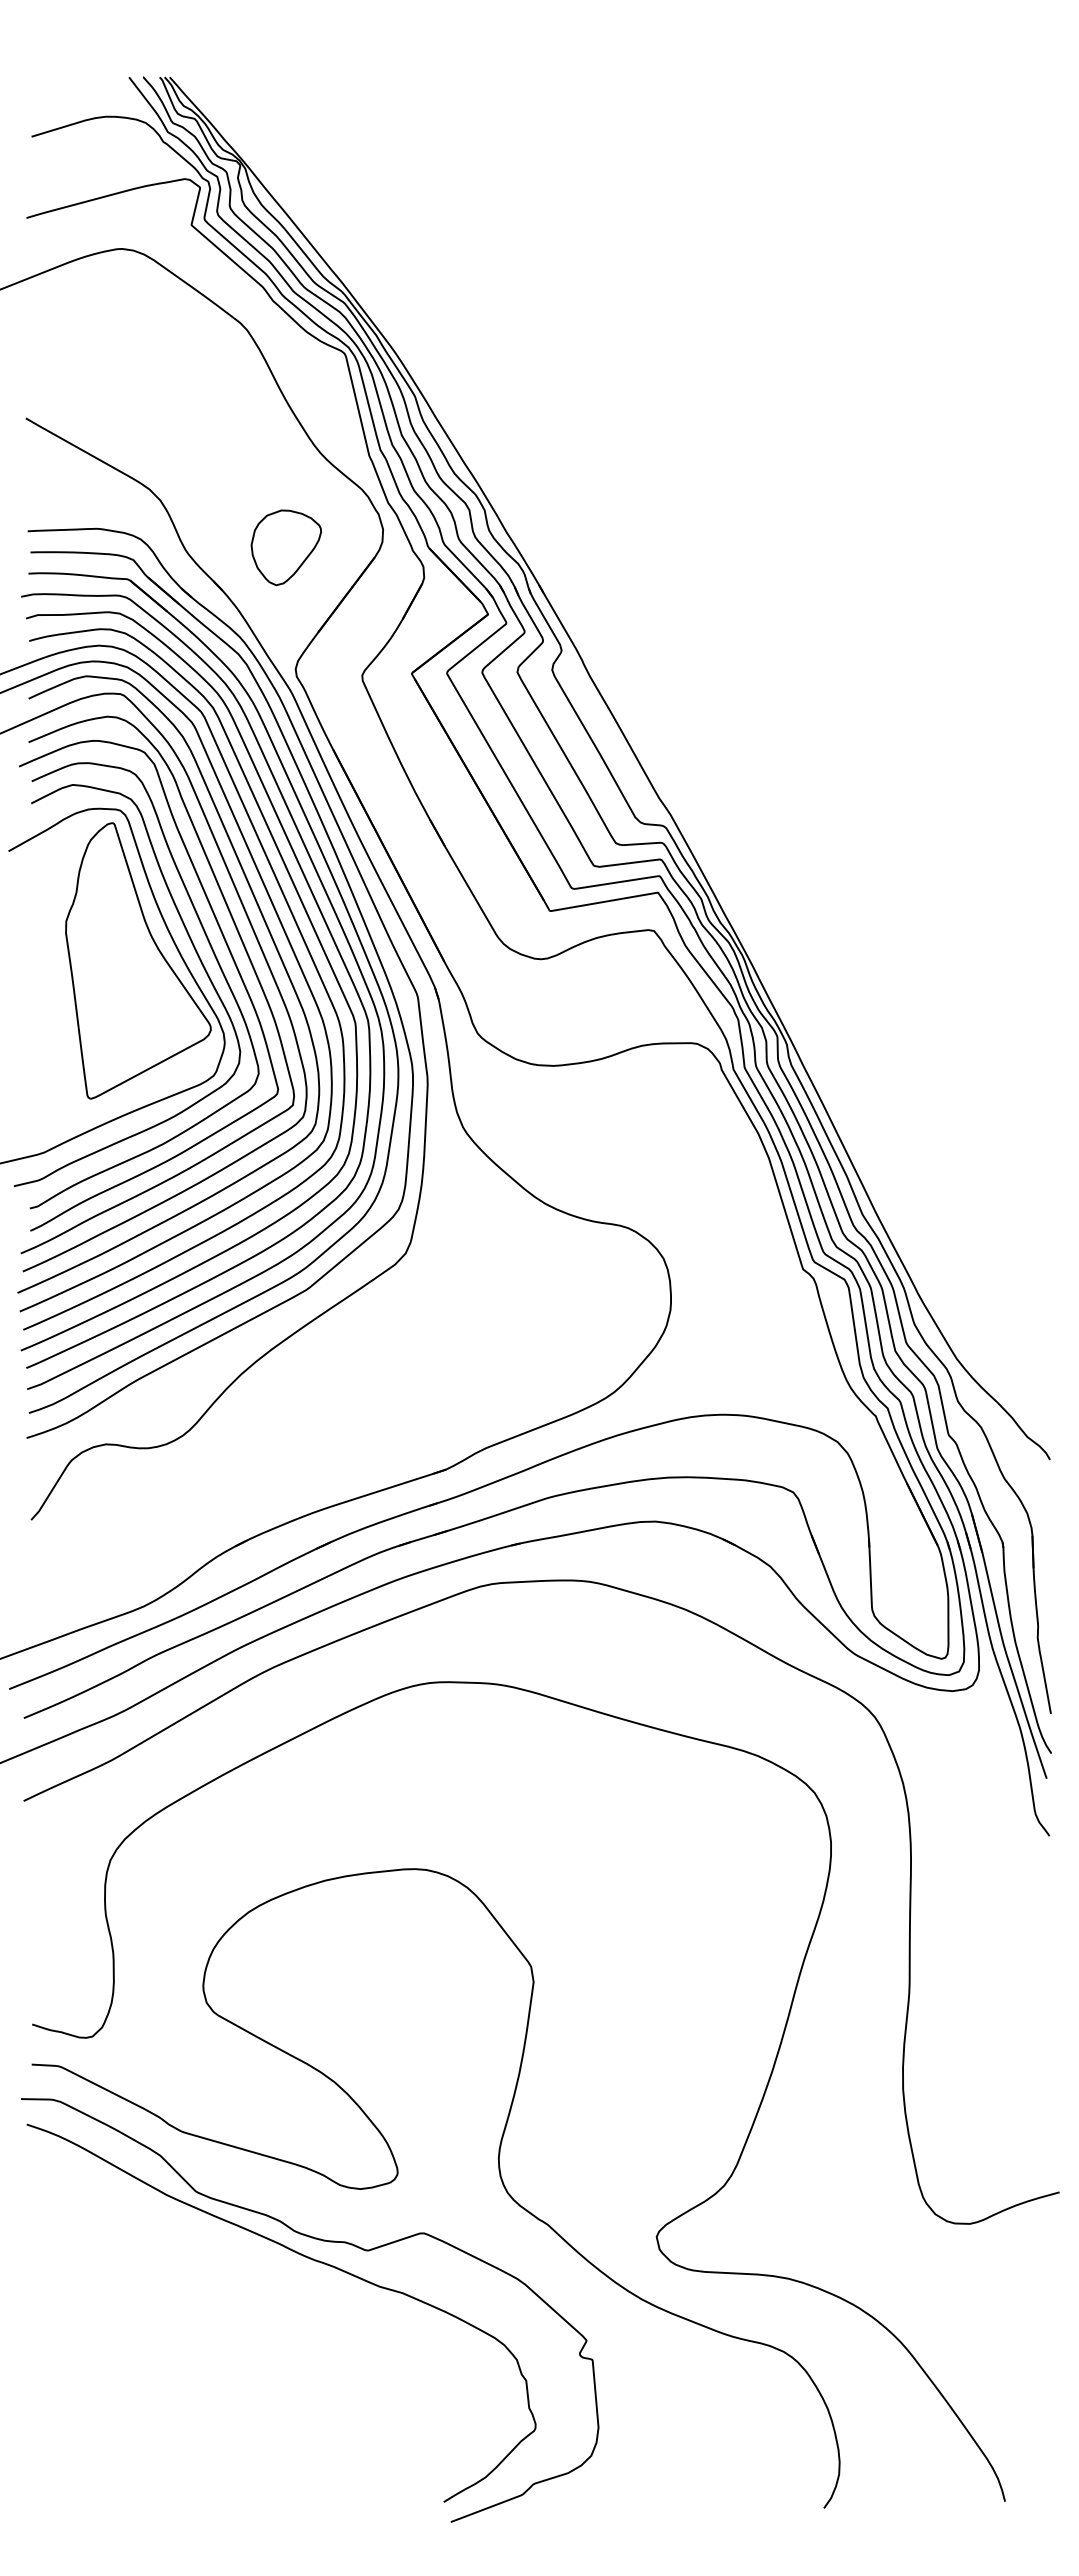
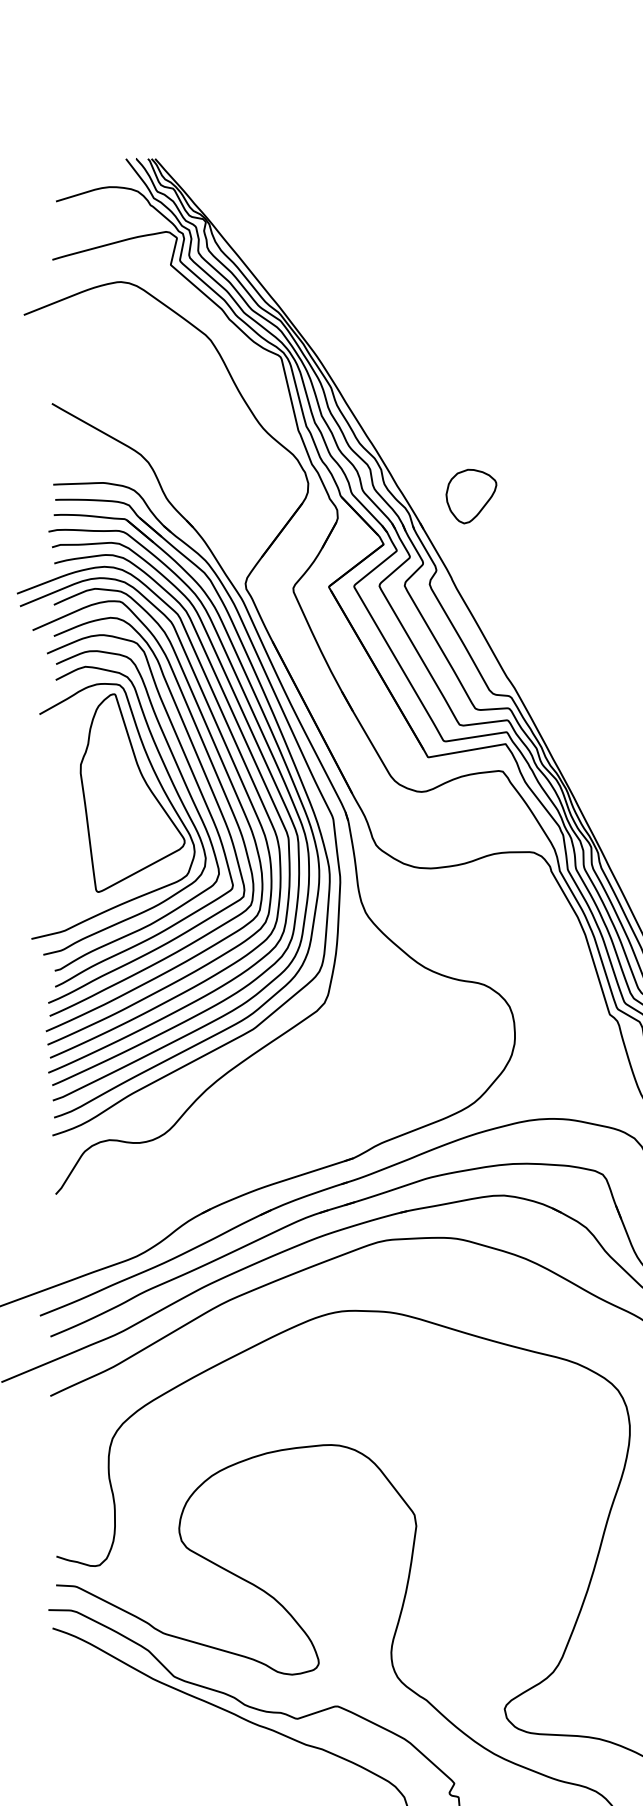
part: (285, 547) -> (470, 496), moved

